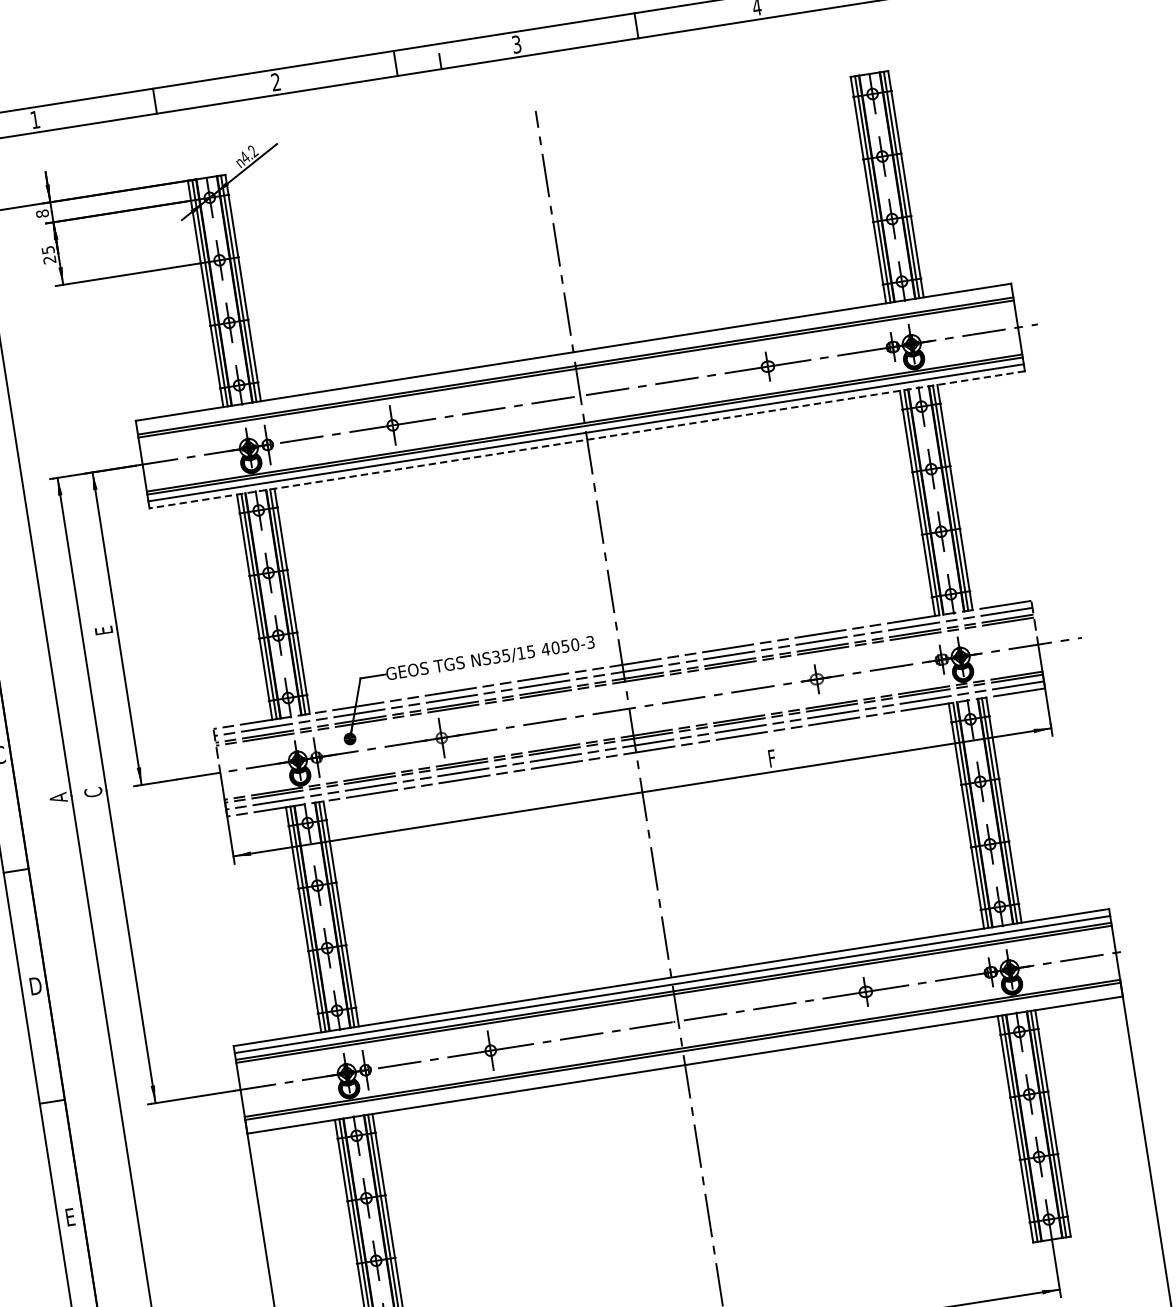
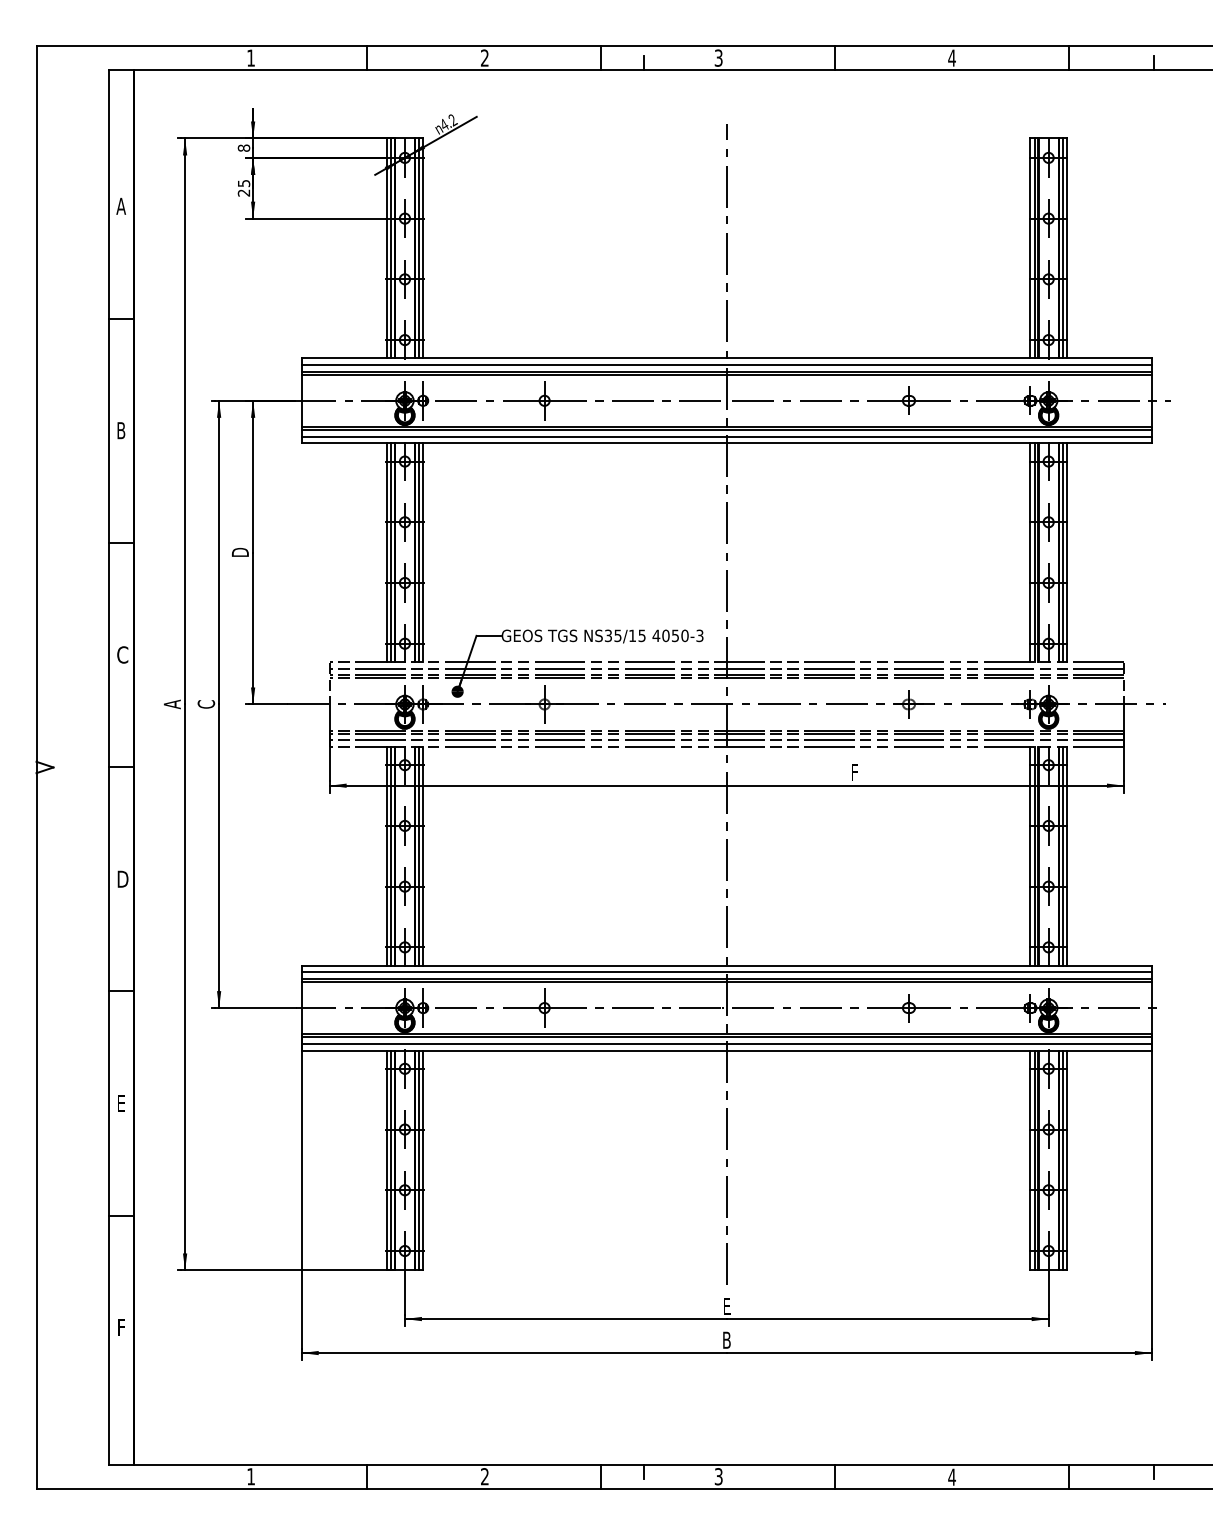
line: (574, 359) -> (726, 365), added
line: (586, 440) -> (726, 443), dashed -> solid
text: (102, 629) -> (239, 551), E -> D
line: (683, 1057) -> (726, 1043), added

